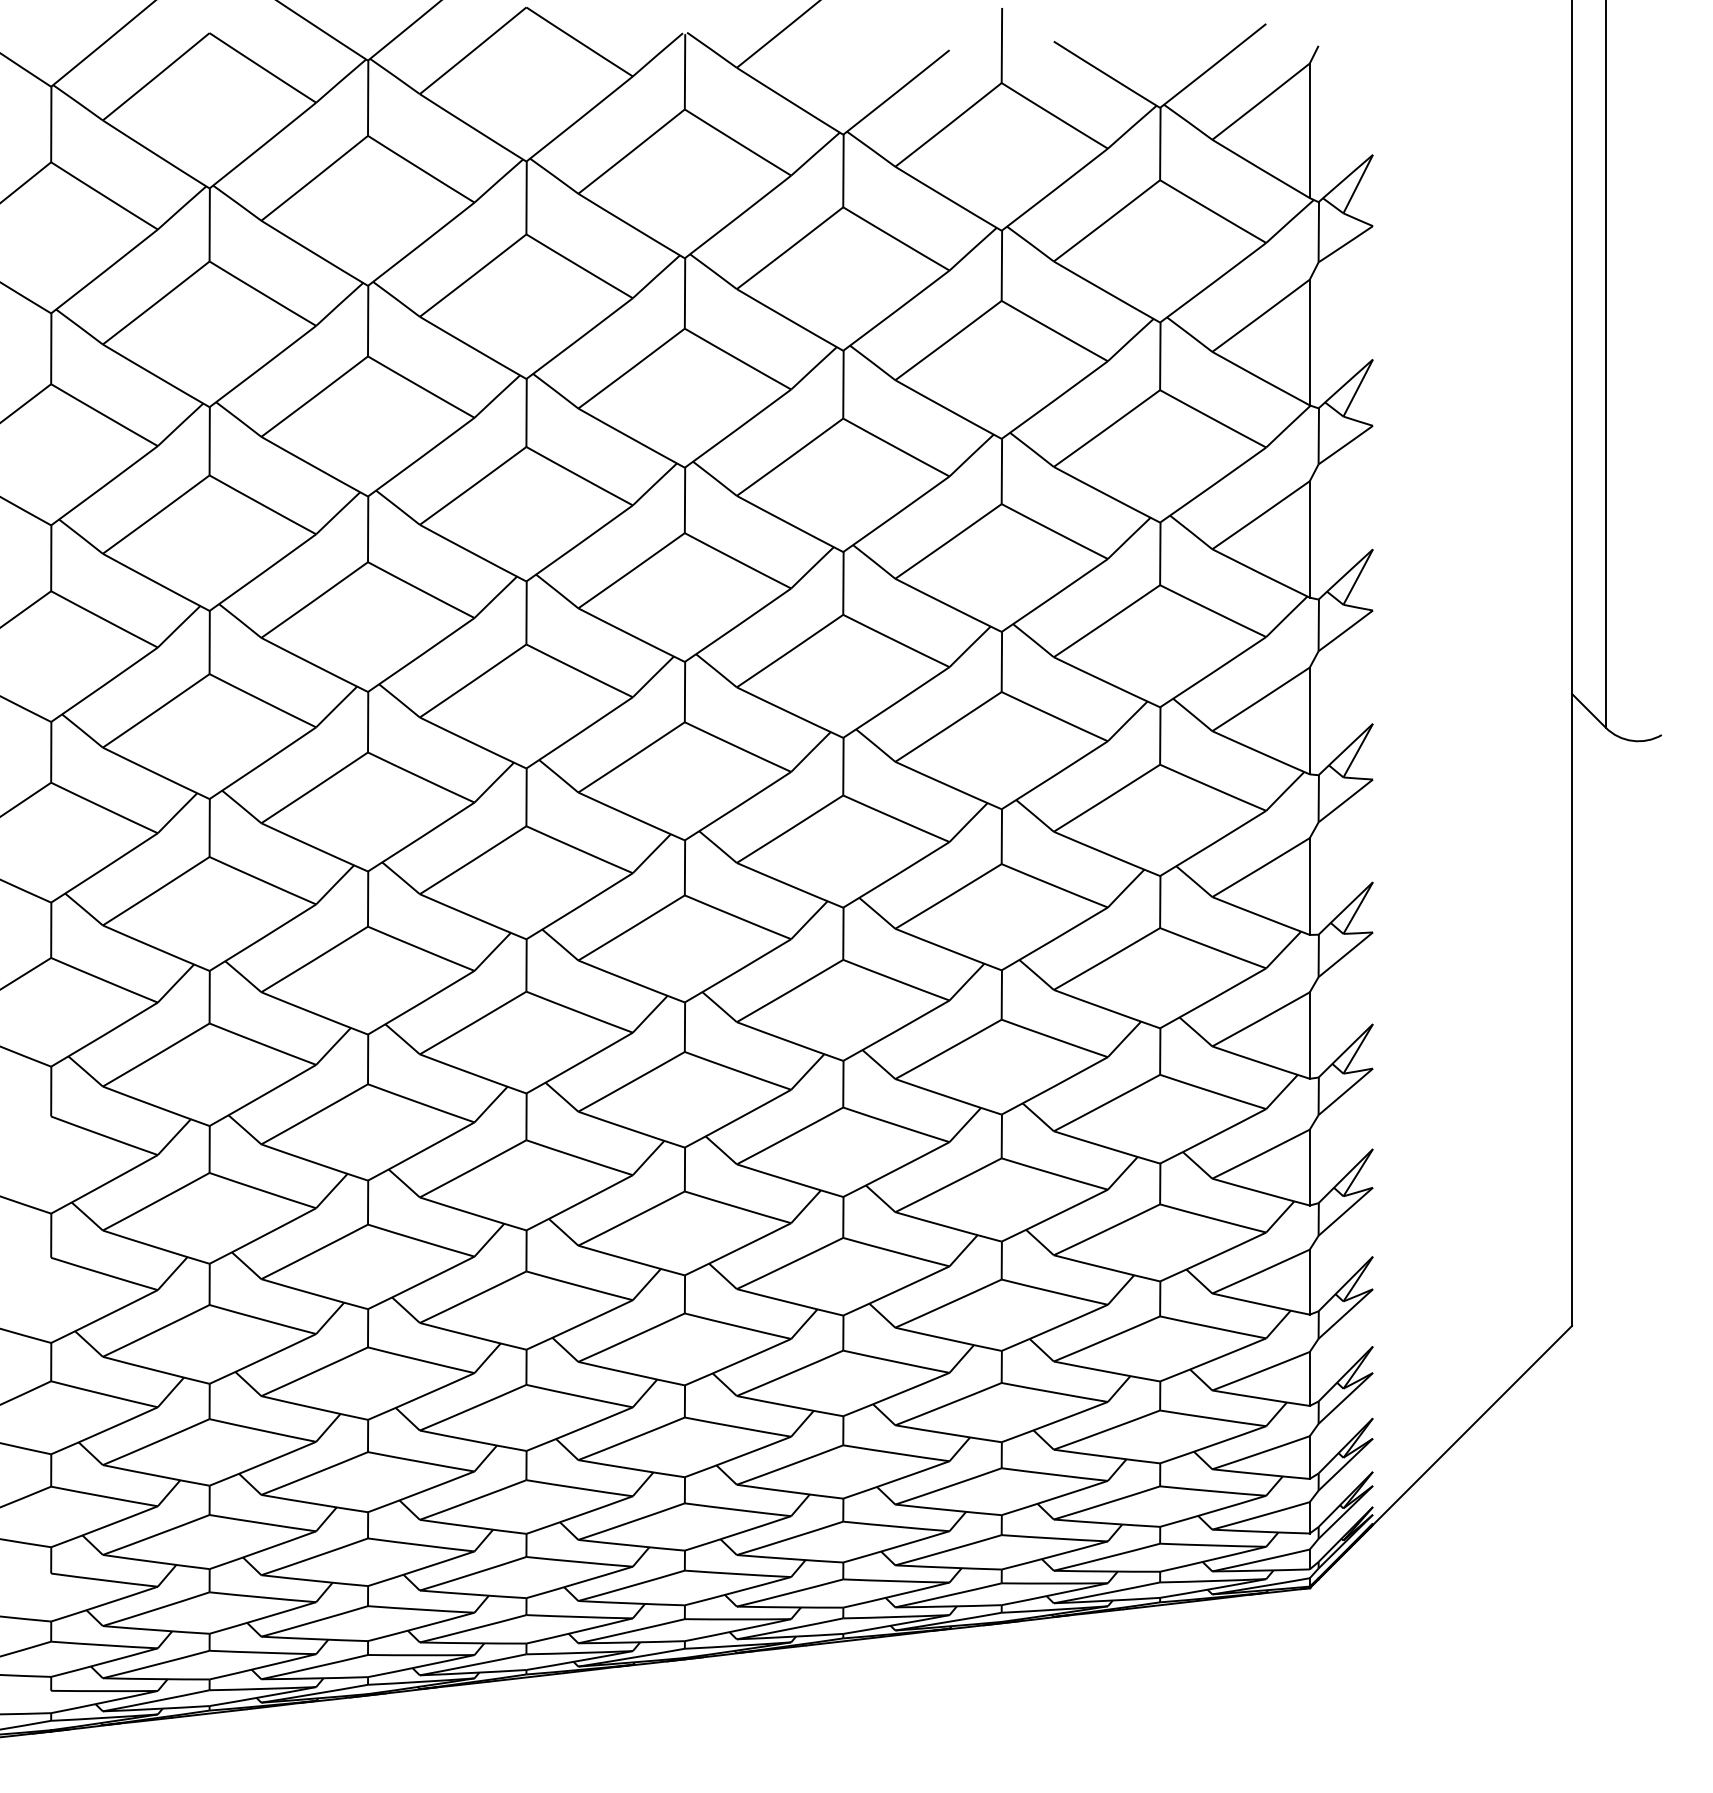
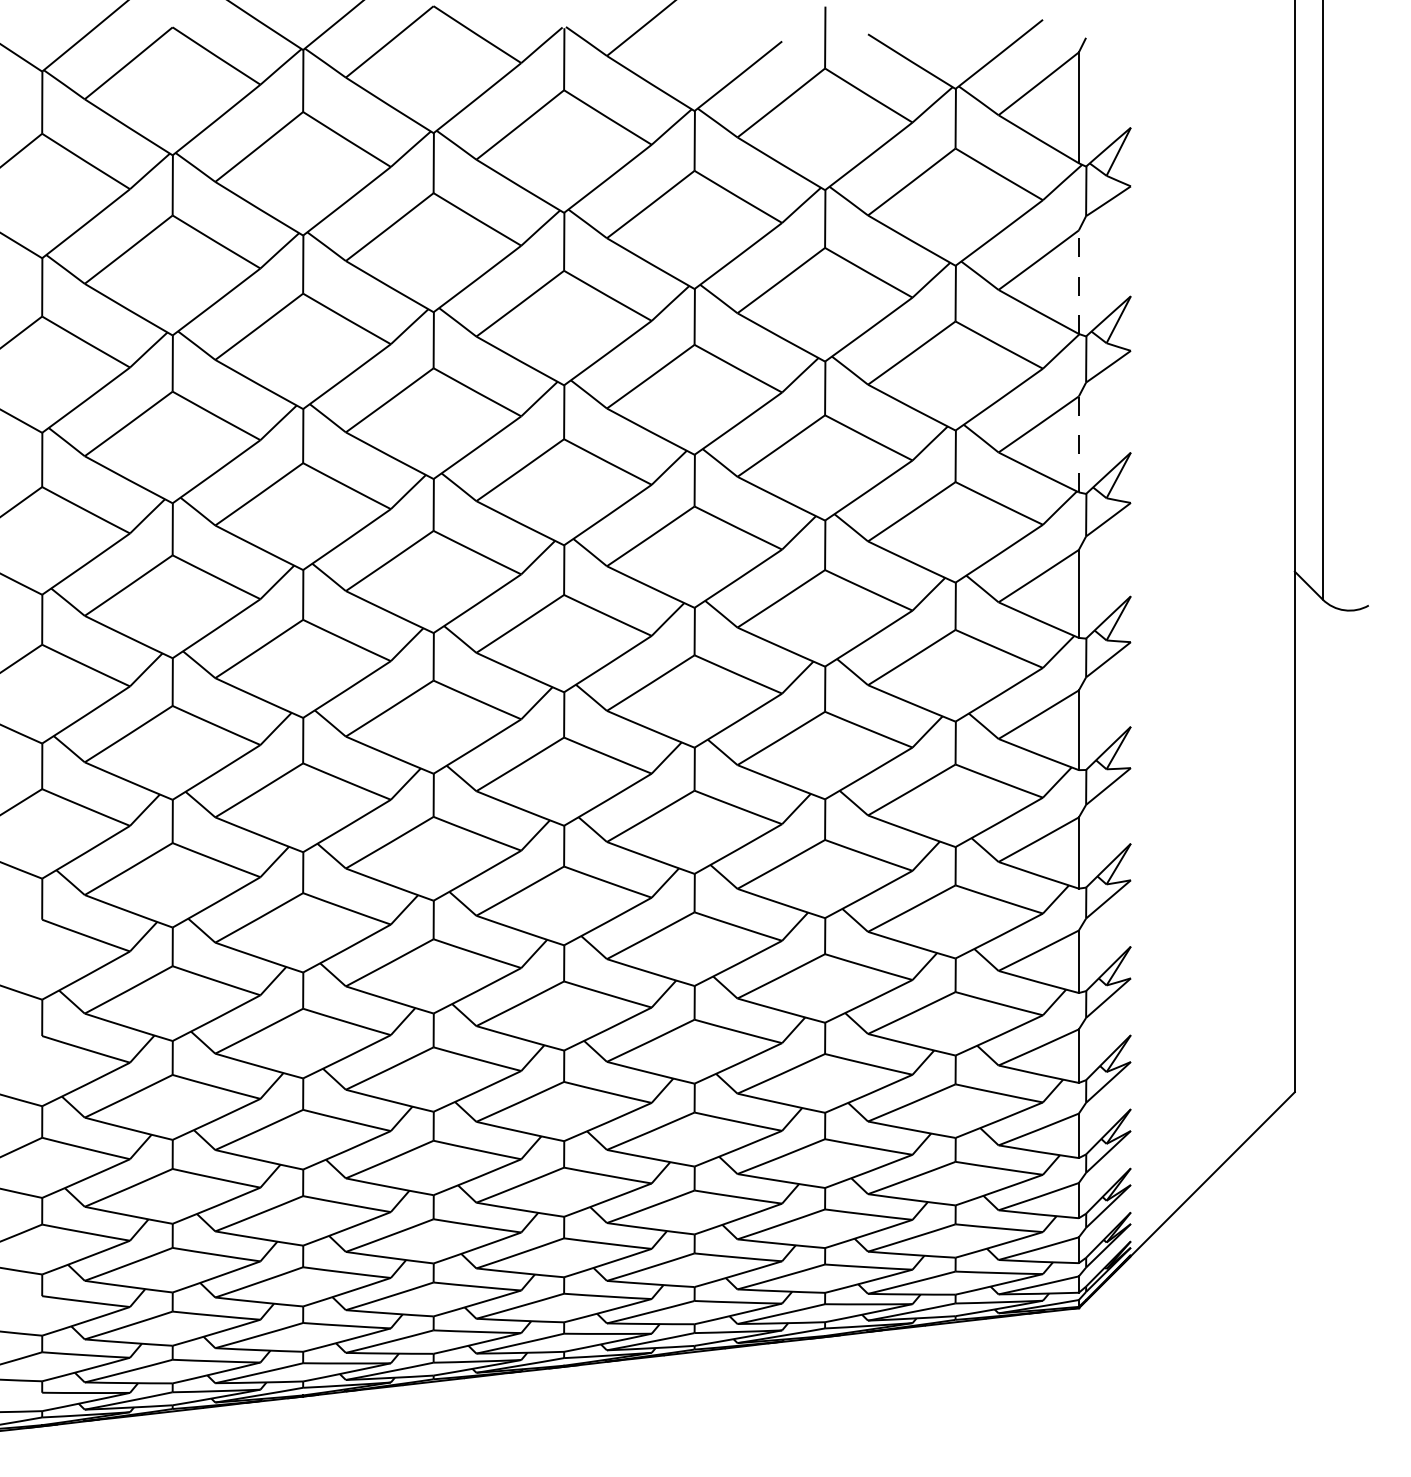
line: (1309, 342) -> (1078, 282), solid -> dashed
line: (1309, 539) -> (1078, 444), solid -> dashed

